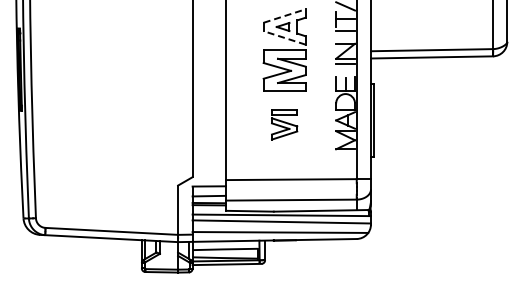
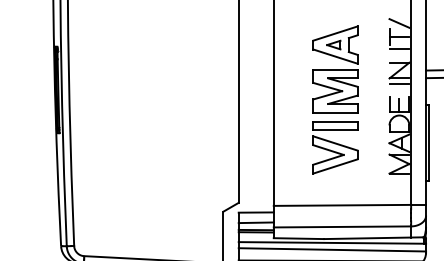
line: (285, 15) -> (336, 33), dashed -> solid
line: (284, 37) -> (335, 56), dashed -> solid
part: (284, 124) -> (335, 147), size x1.67

